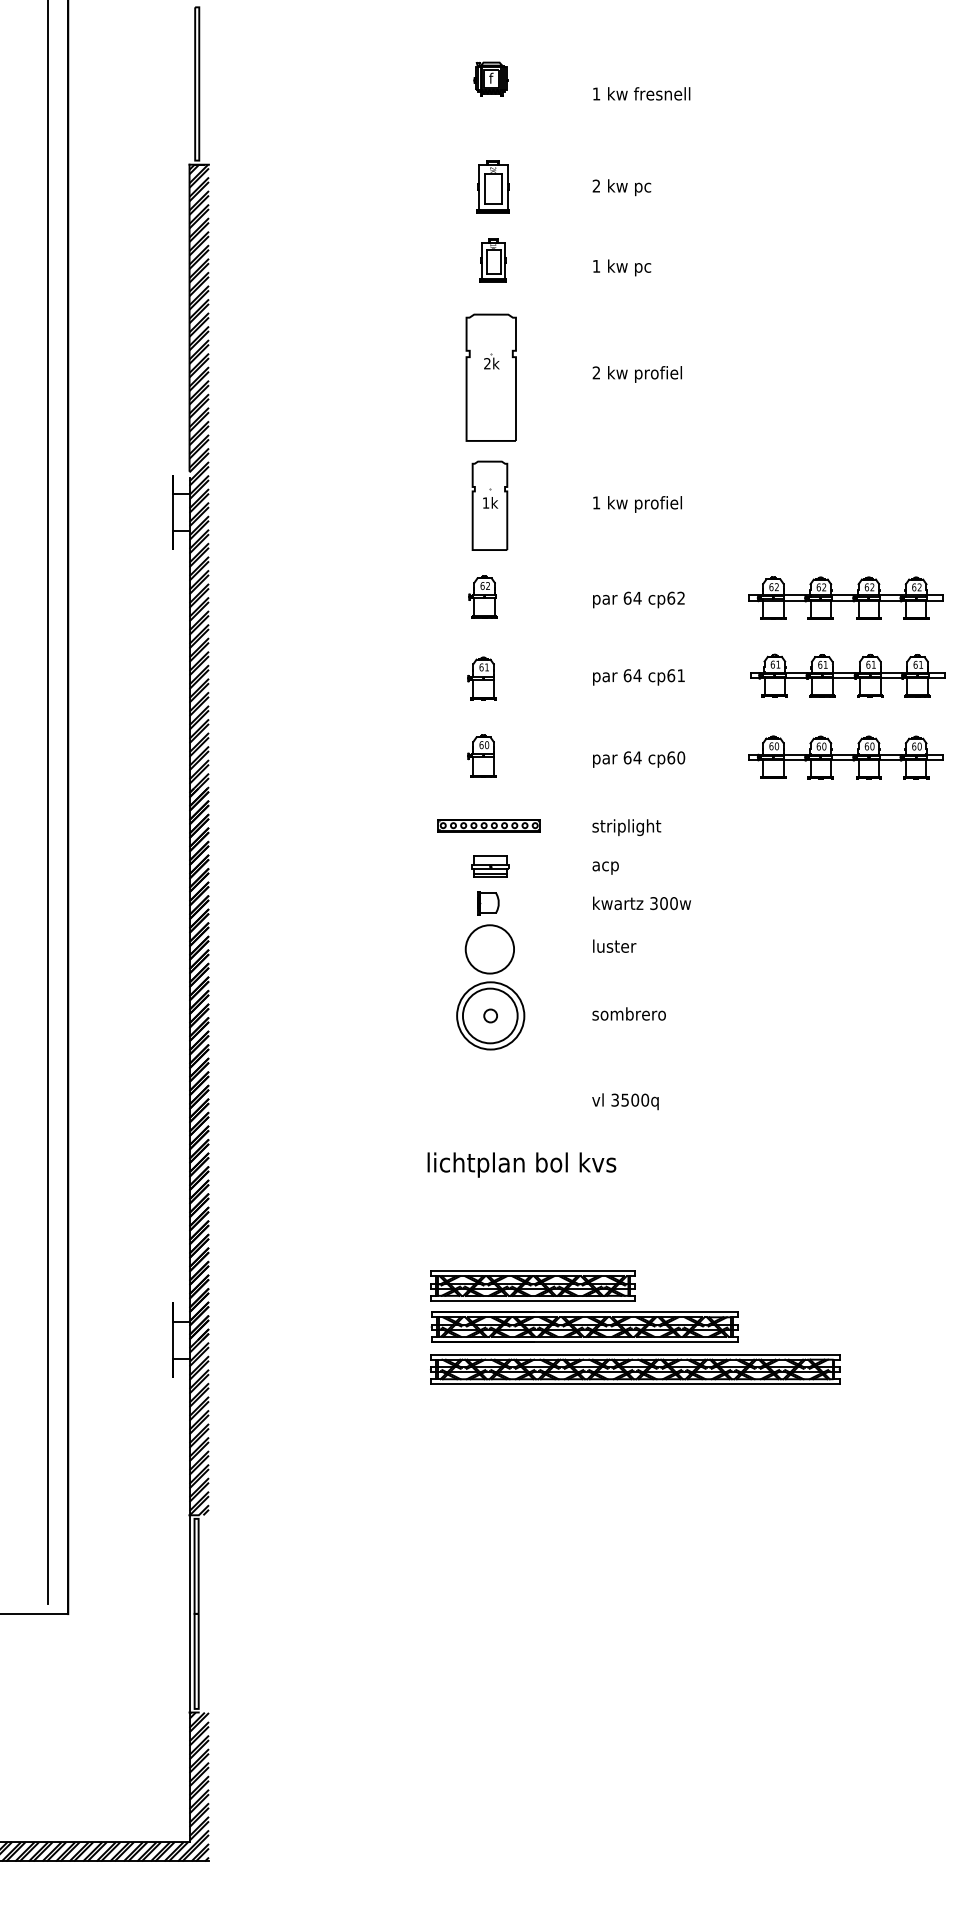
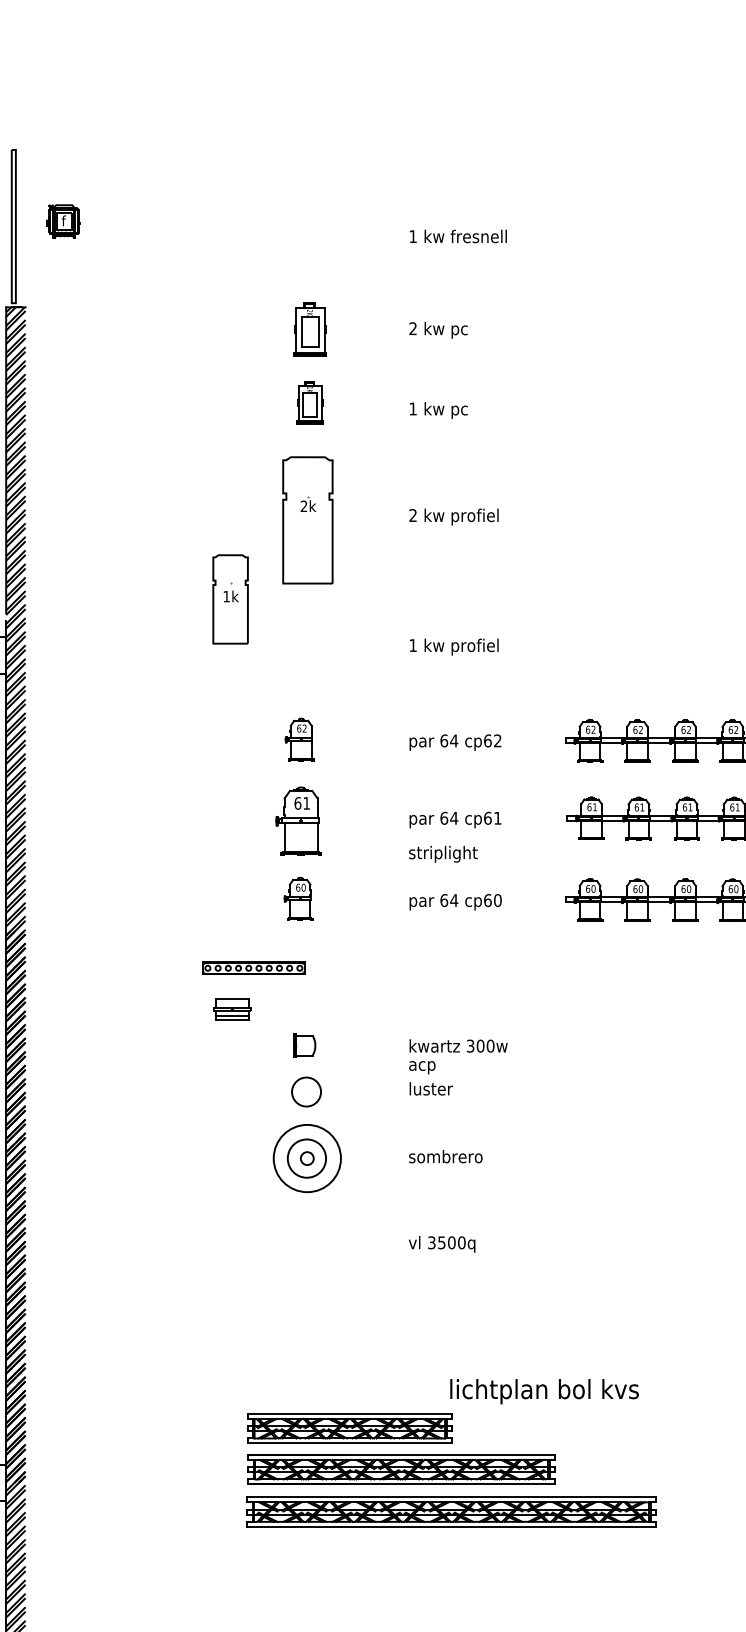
part: (490, 78) -> (63, 221), moved
part: (489, 505) -> (230, 599), moved
part: (481, 678) -> (298, 821), size x1.6
part: (488, 825) -> (253, 968), moved
text: (626, 827) -> (443, 854), moved
part: (490, 866) -> (232, 1009), moved
text: (605, 867) -> (422, 1067), moved
circle: (489, 949) -> (306, 1092), size x0.6
circle: (489, 1015) -> (306, 1158), size x0.7
text: (521, 1164) -> (544, 1391), moved

